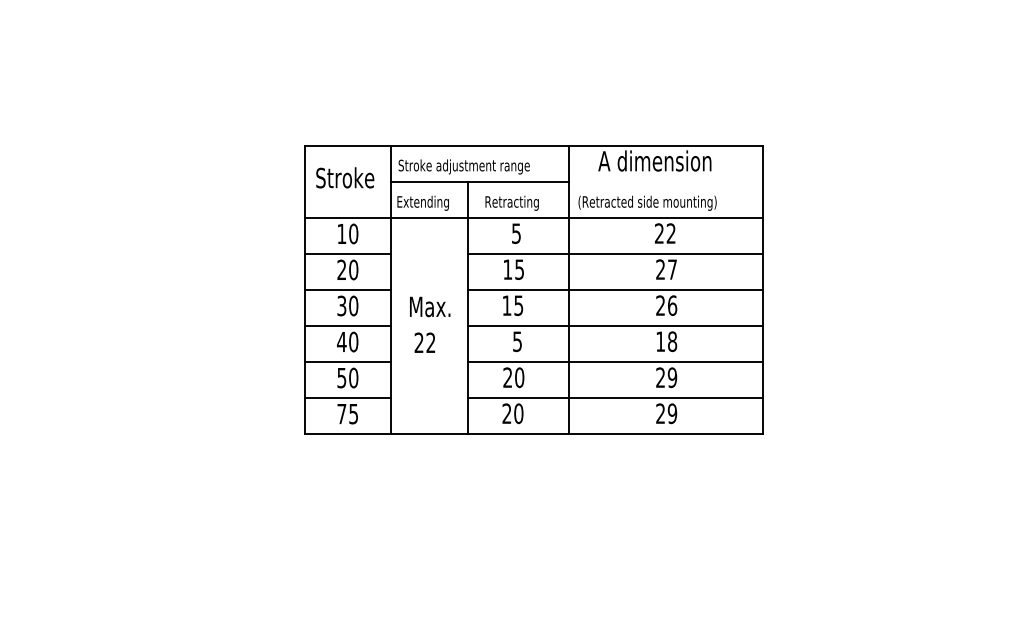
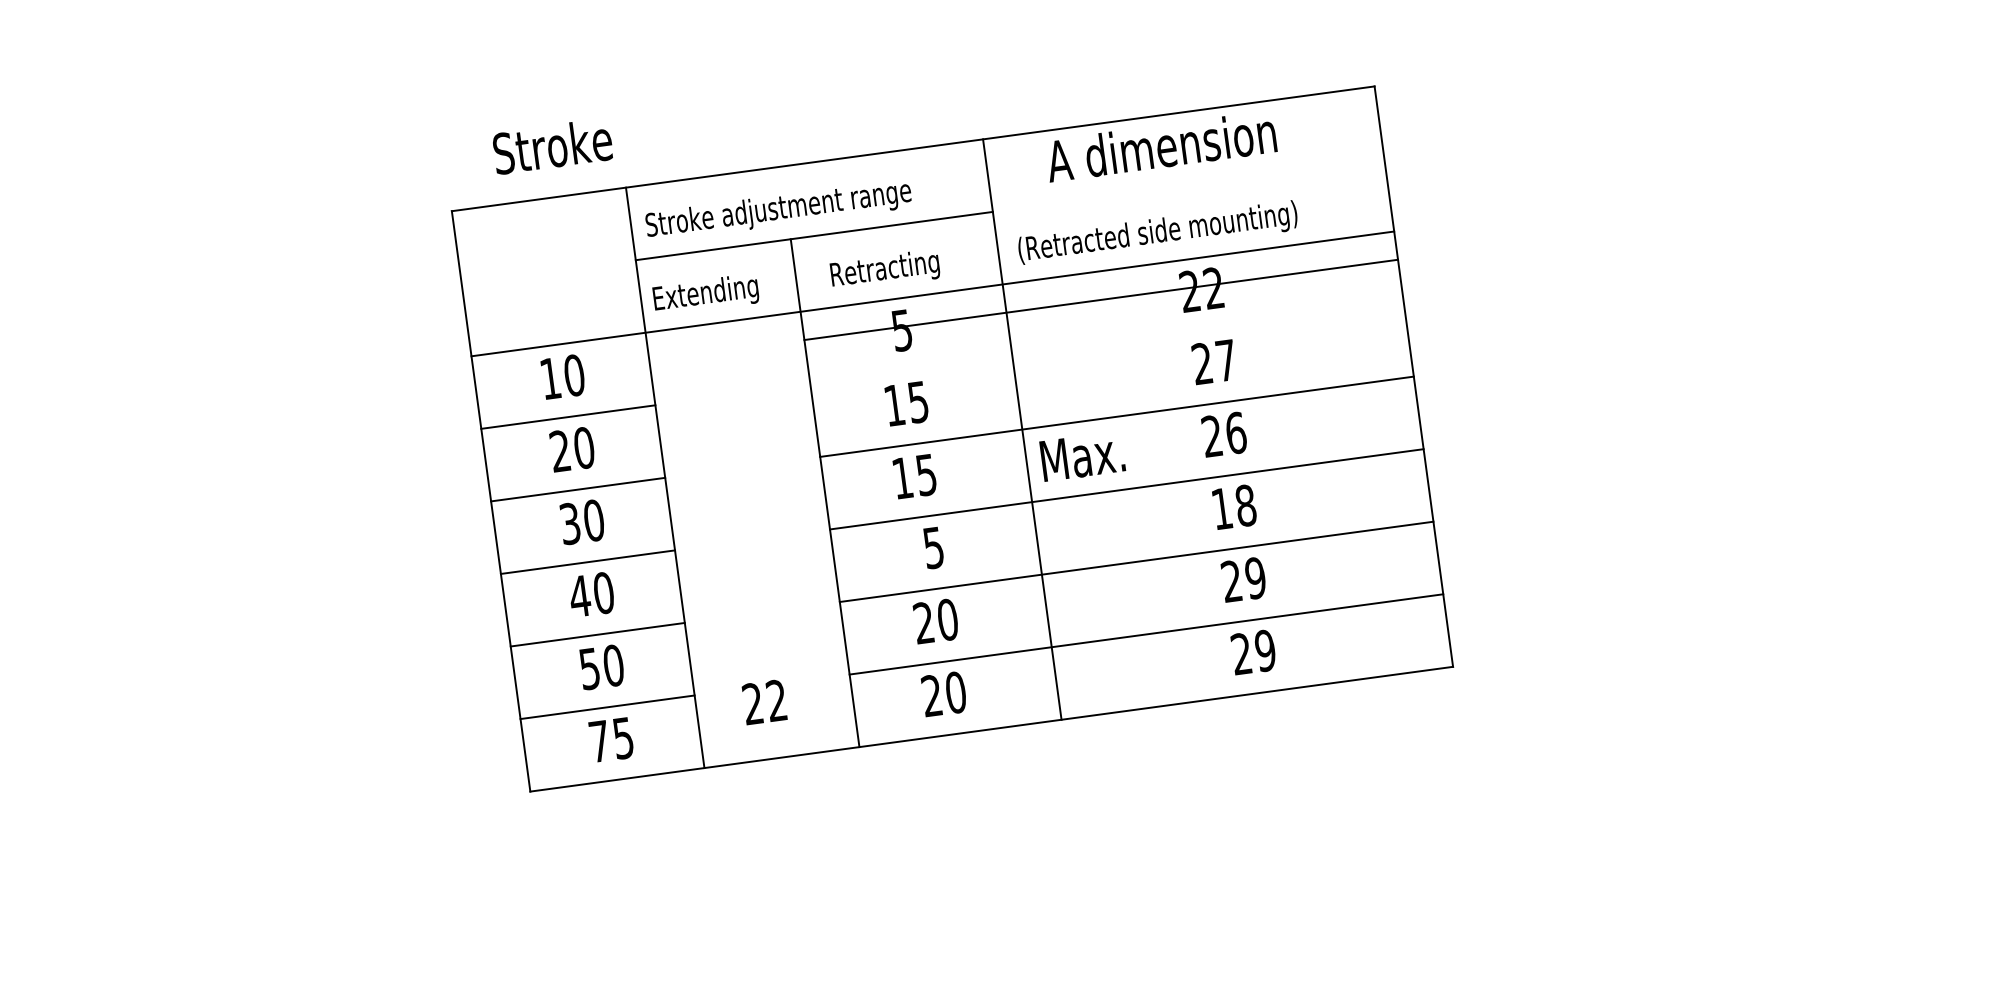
text: (345, 177) -> (553, 145), moved
line: (615, 253) -> (1101, 299), moved
text: (430, 306) -> (1083, 455), moved
text: (424, 342) -> (763, 701), moved

